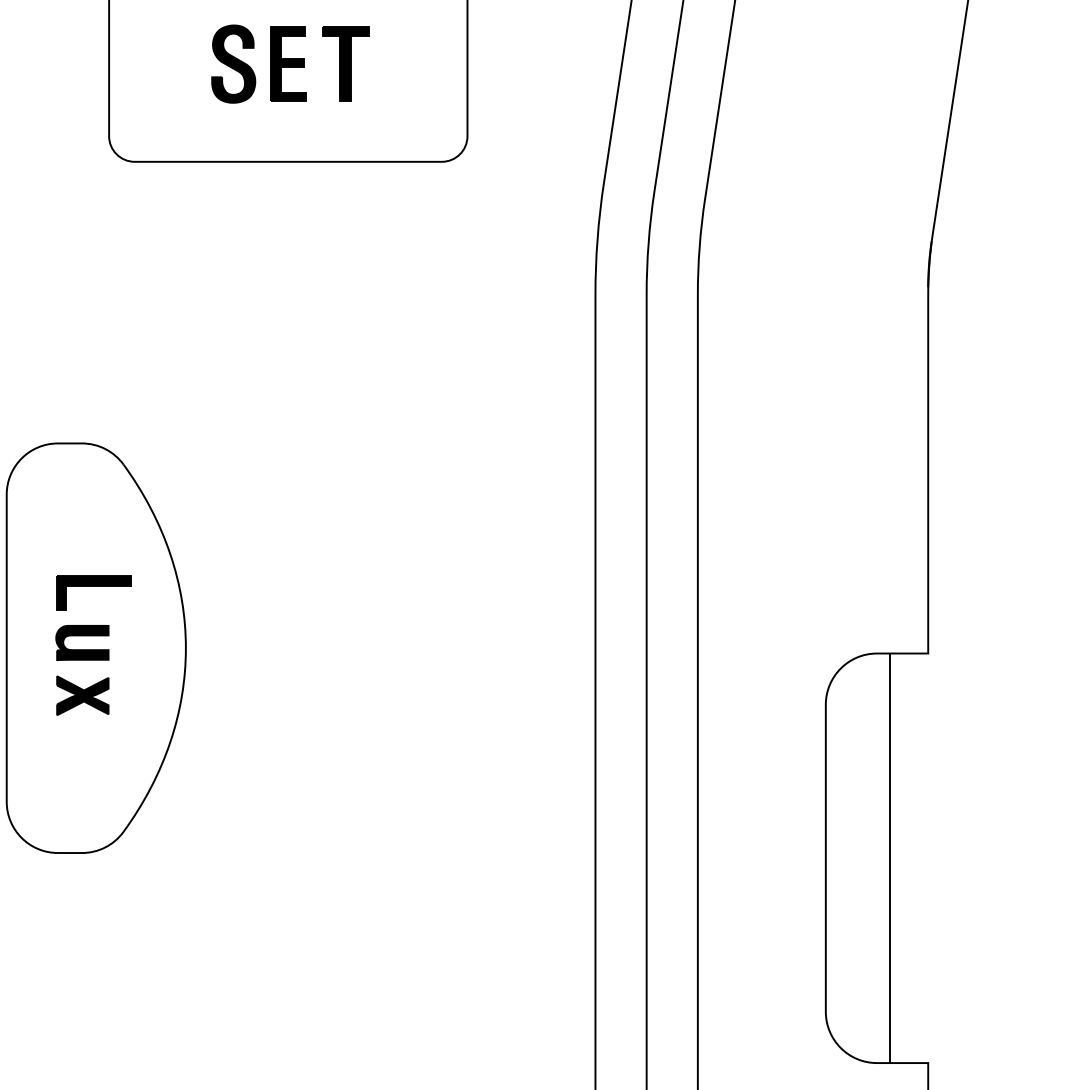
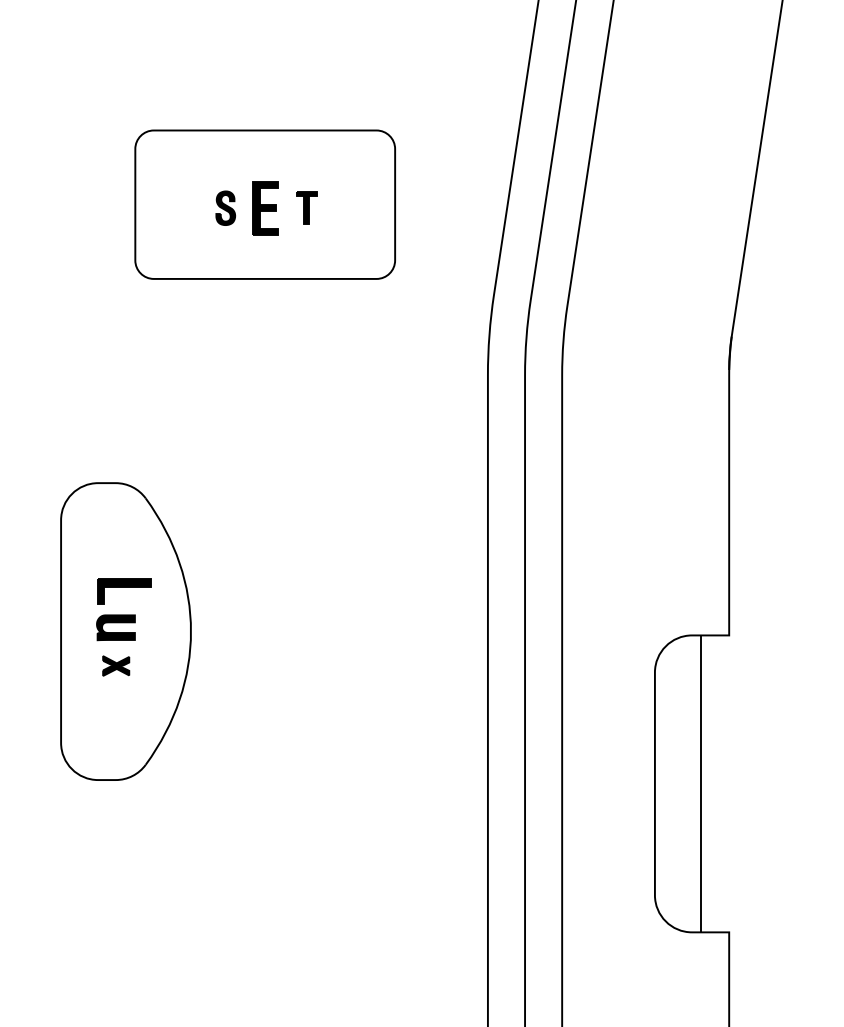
part: (233, 64) -> (225, 208), size x0.6
part: (345, 64) -> (306, 208), size x0.6
part: (81, 694) -> (115, 665), size x0.7

